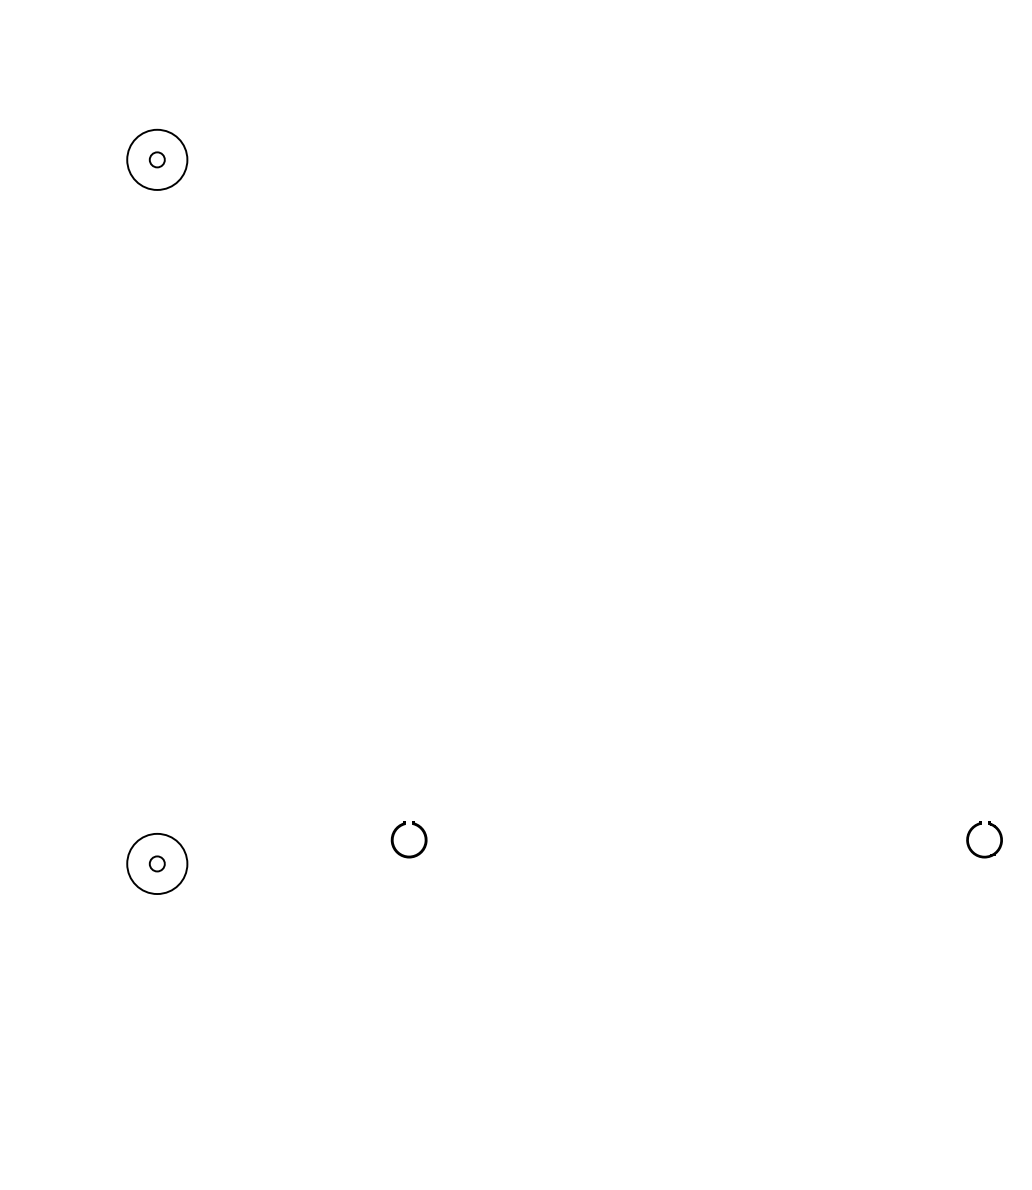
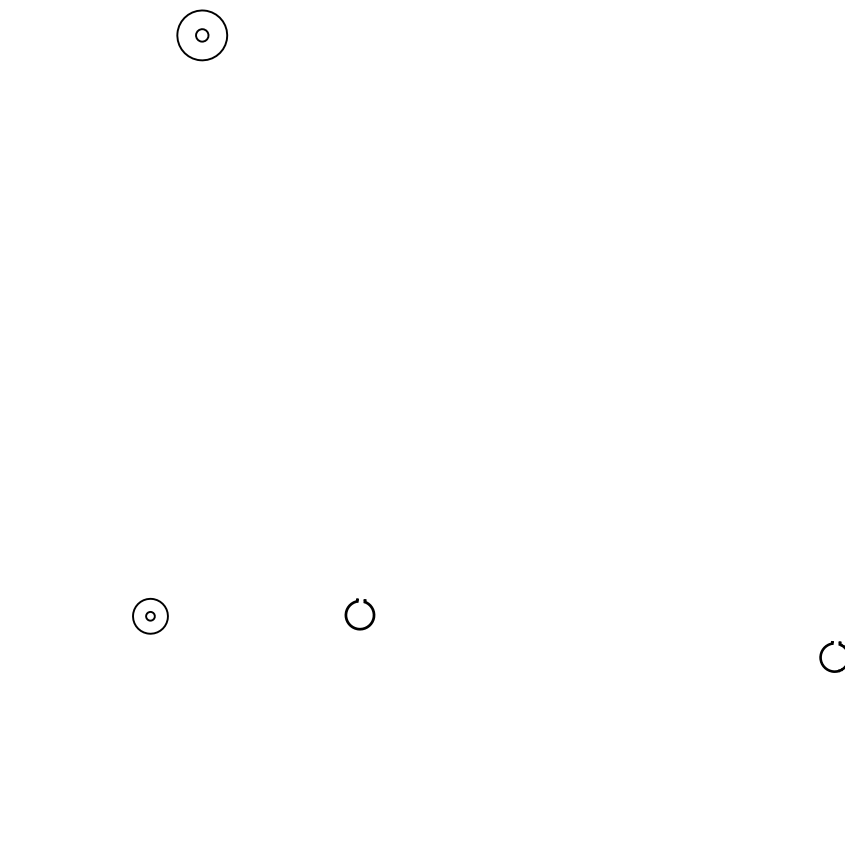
part: (157, 863) -> (150, 615), size x0.7

